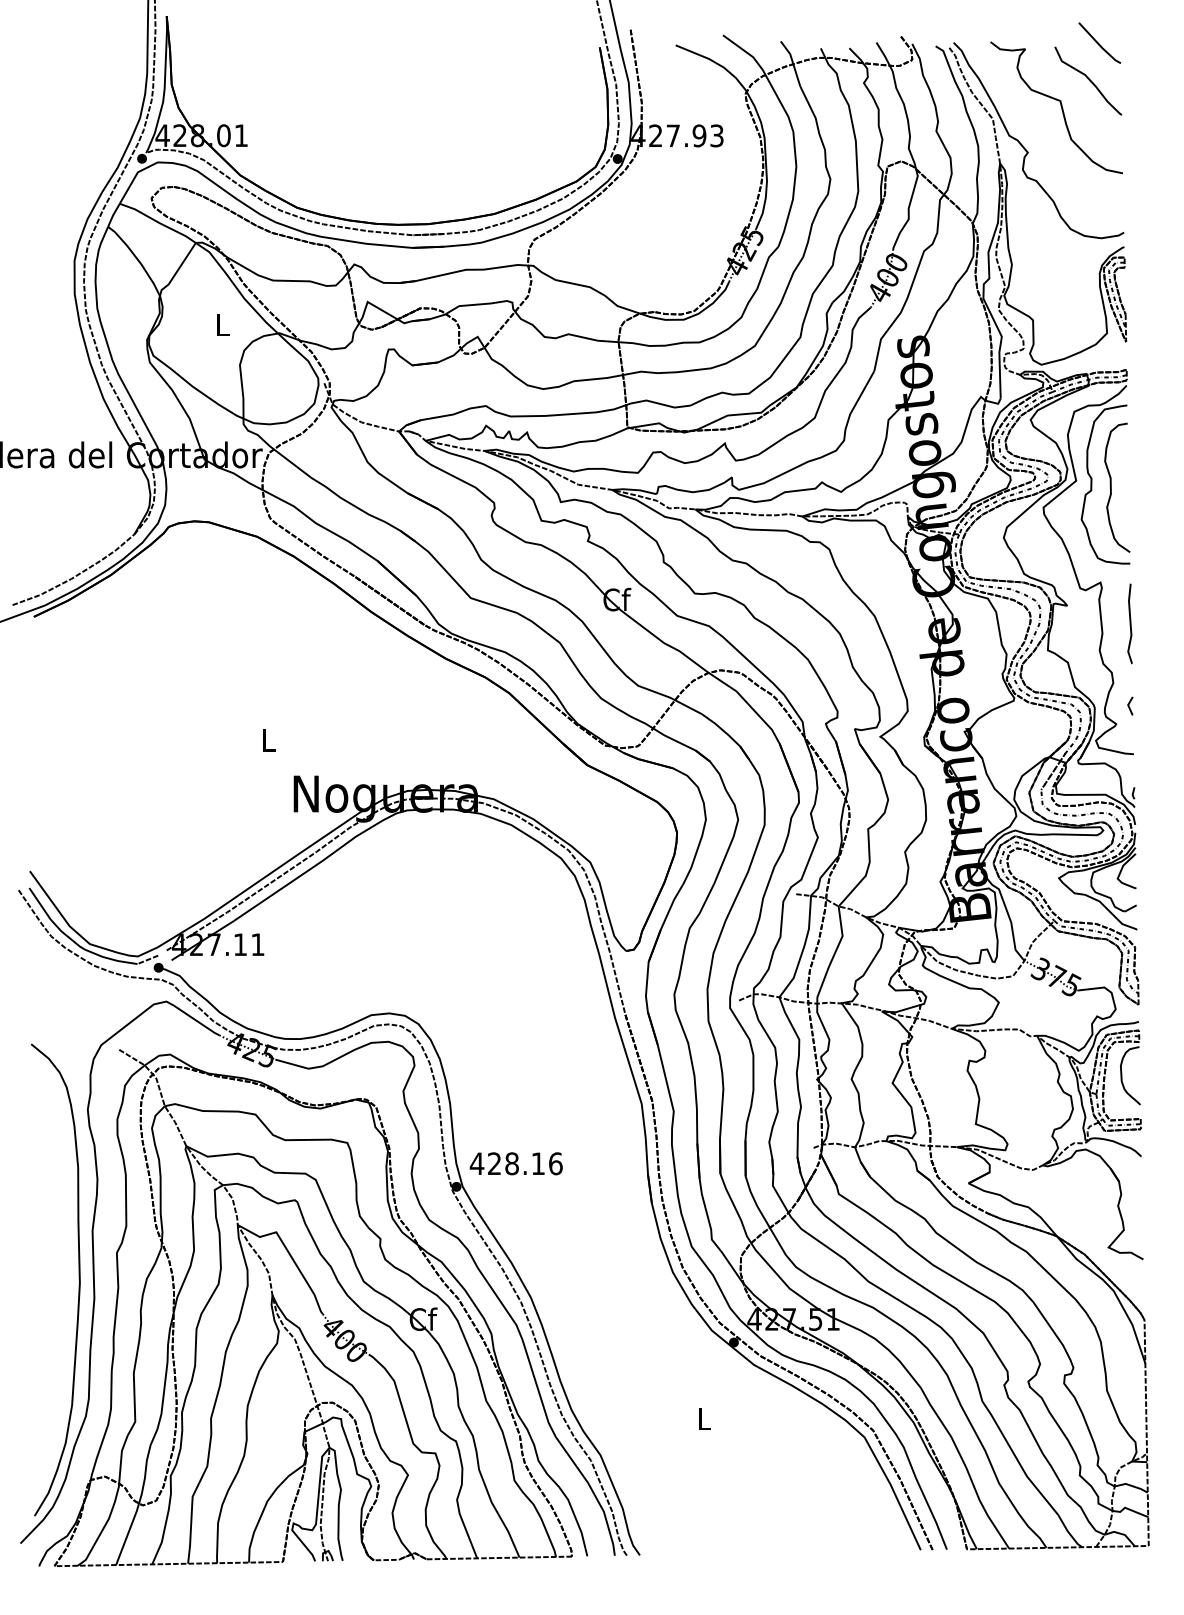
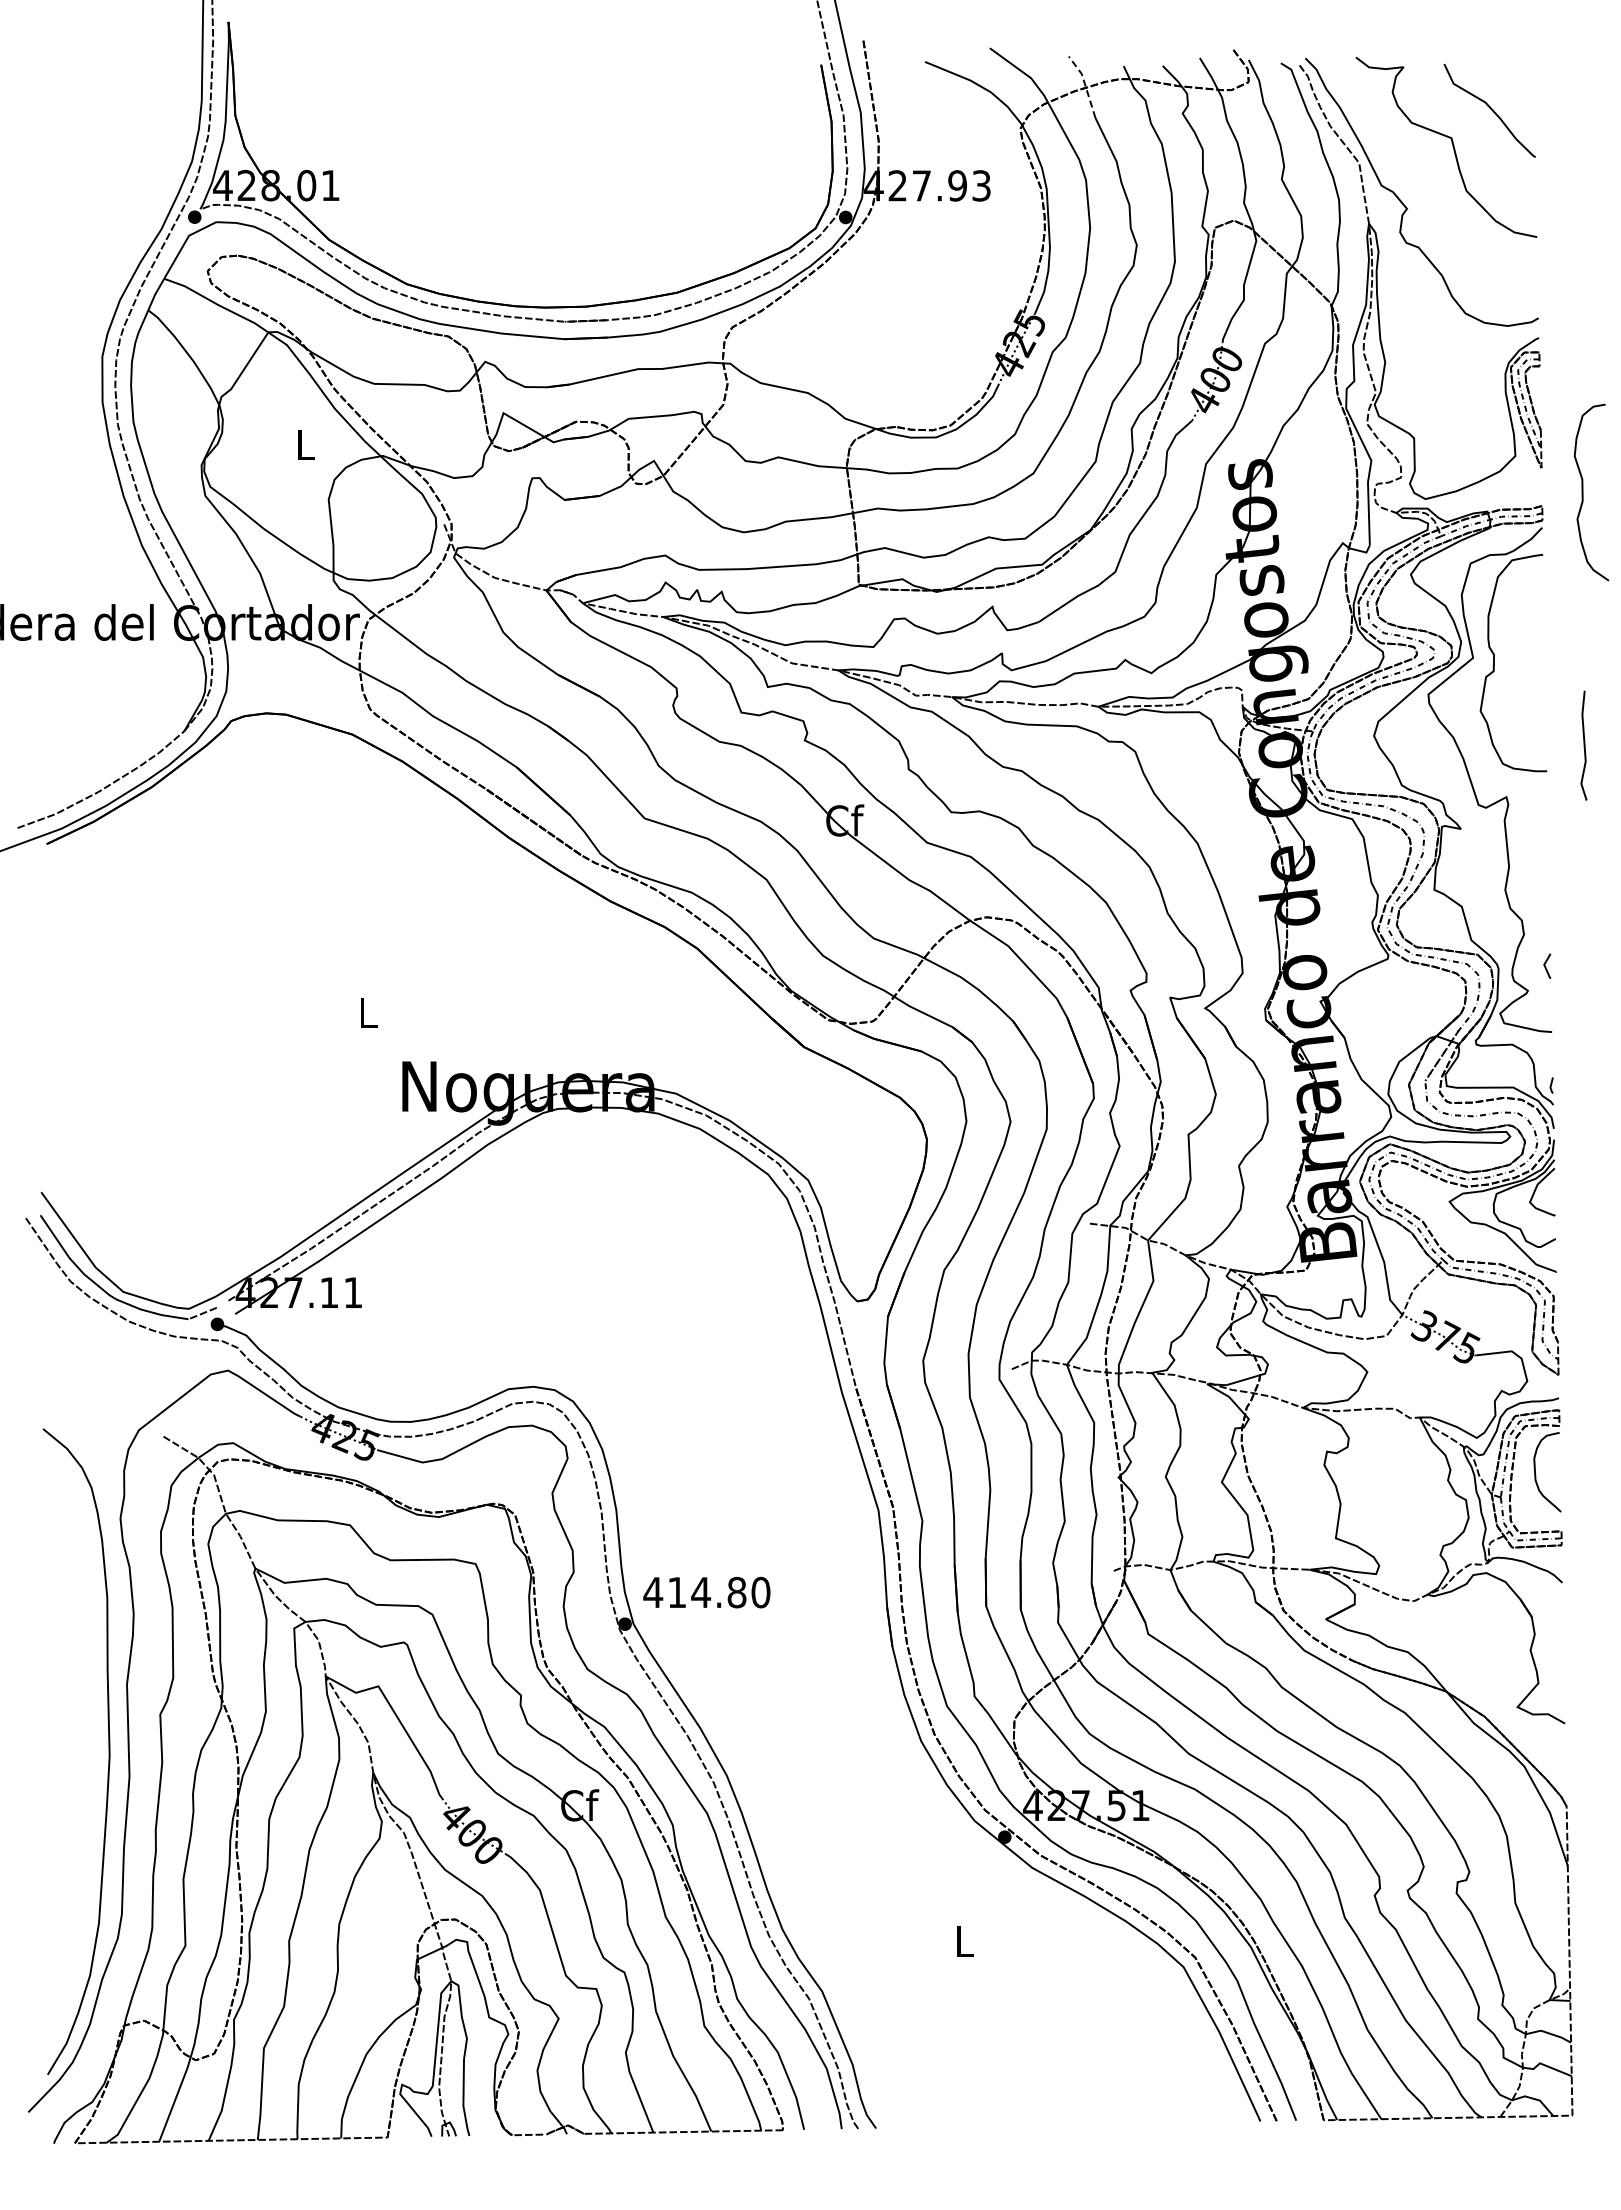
line: (1099, 43) -> (1504, 59), removed
line: (792, 62) -> (1085, 85), solid -> dashed
curve: (1111, 487) -> (1583, 492), moved
curve: (1129, 623) -> (1583, 745), moved
text: (525, 1163) -> (719, 1592), 428.16 -> 414.80

